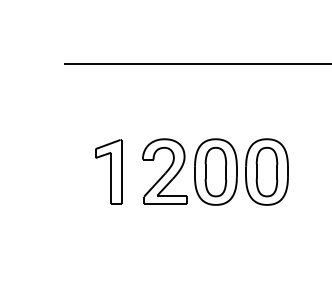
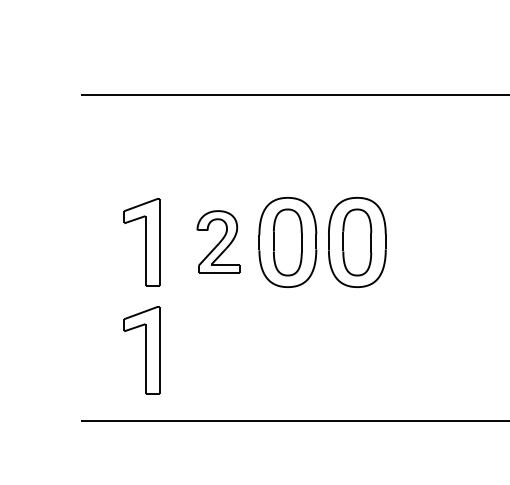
part: (164, 171) -> (218, 241), size x0.7
part: (108, 251) -> (141, 350), added

